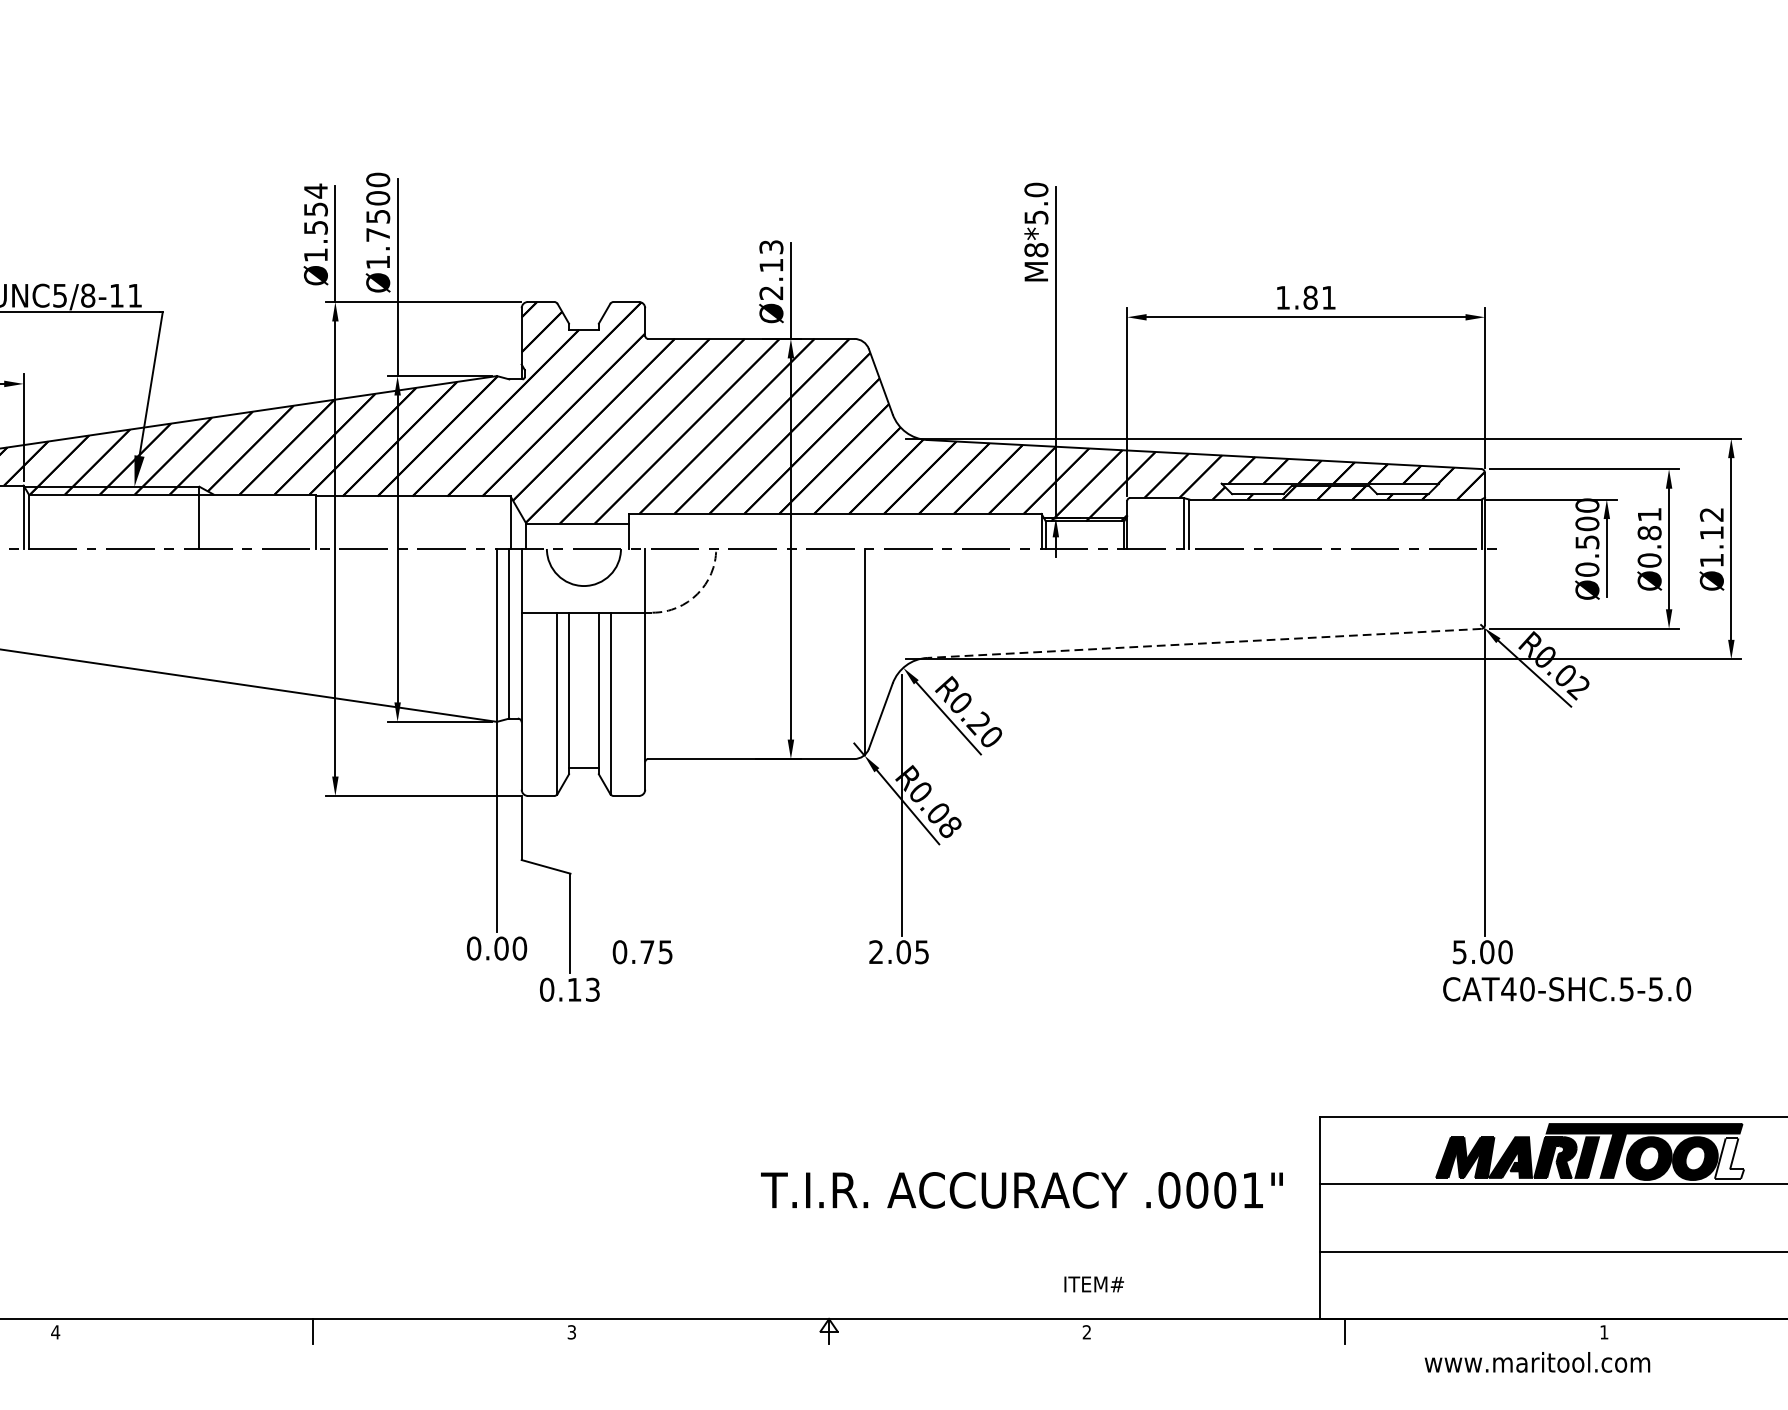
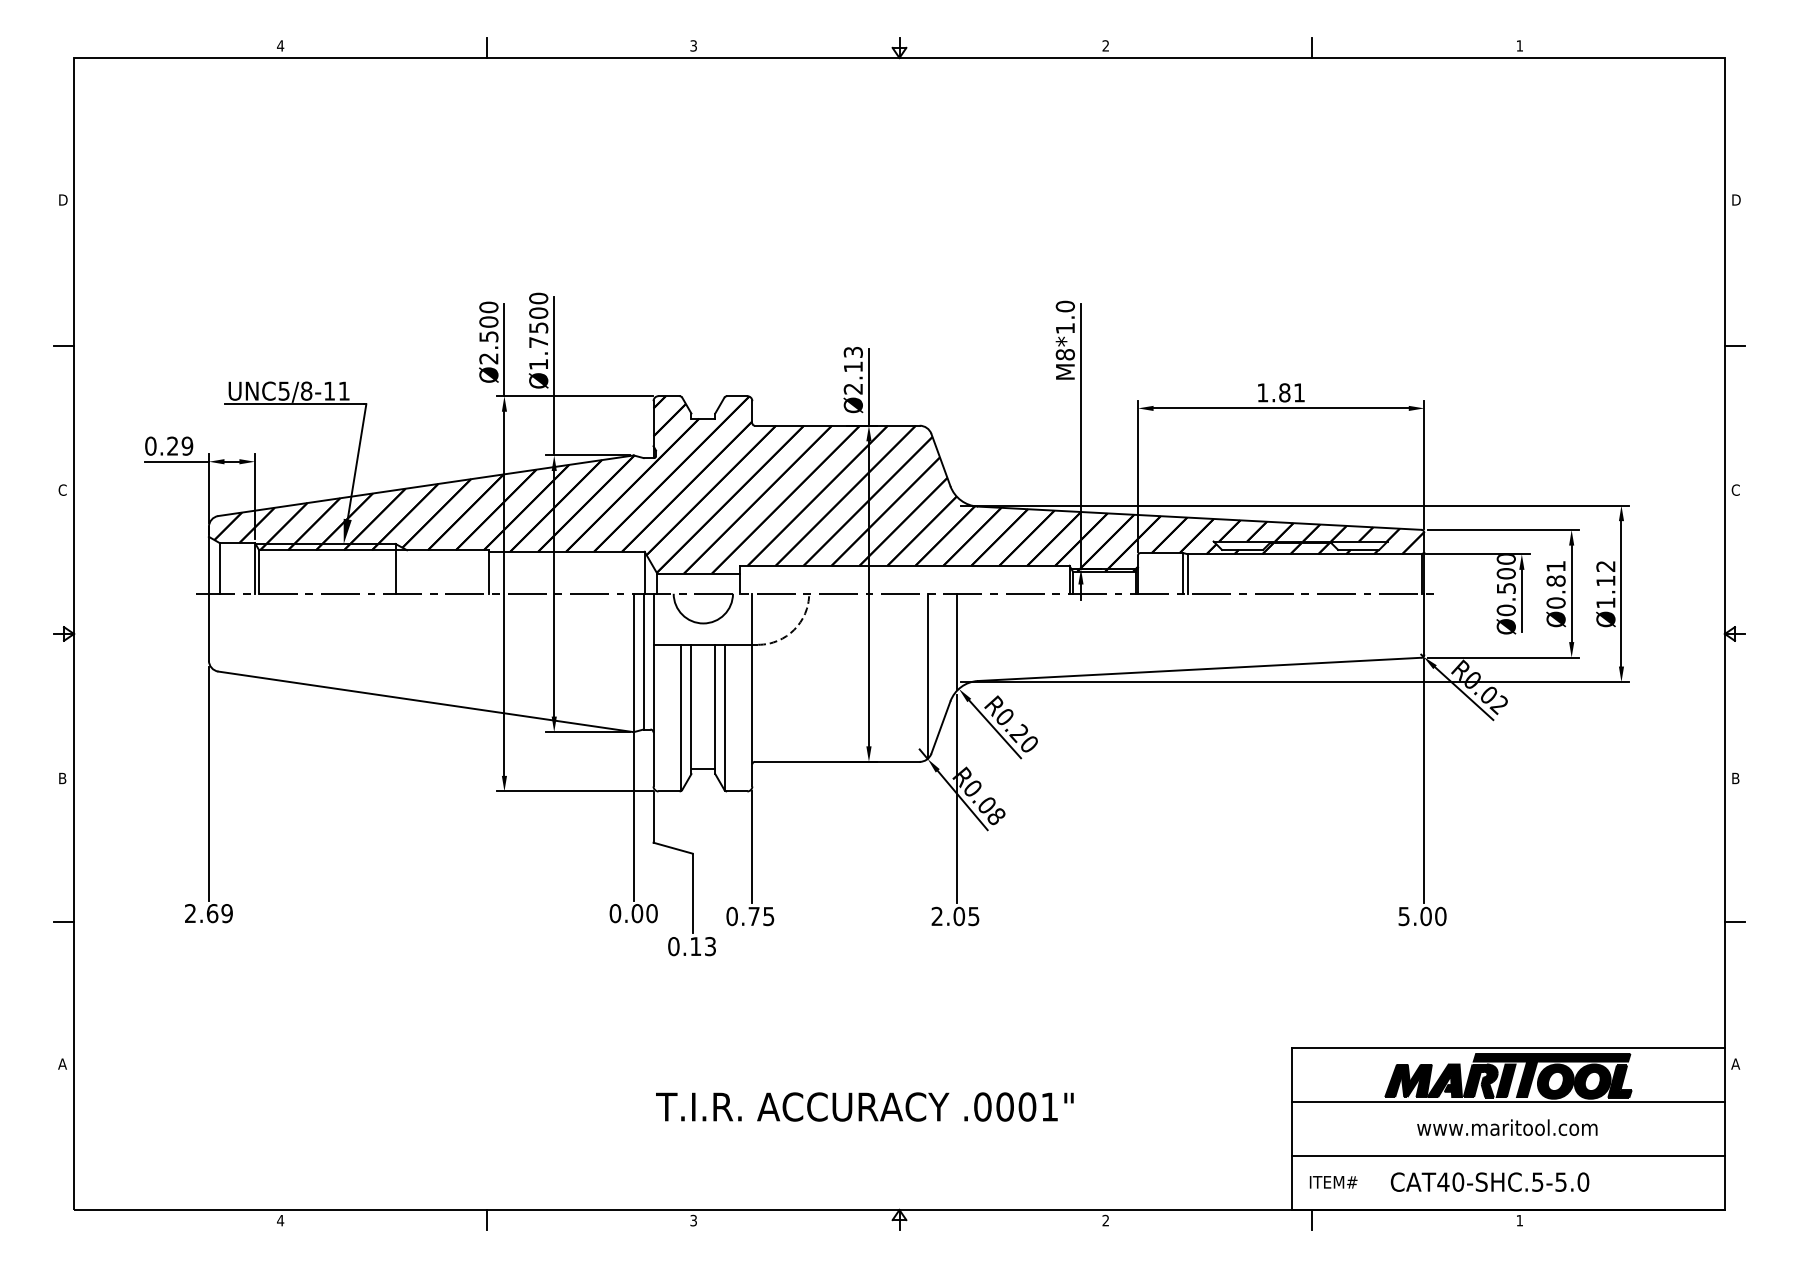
text: (1036, 217) -> (1065, 328), M8*5.0 -> M8*1.0
text: (315, 222) -> (488, 332), Ø1.554 -> Ø2.500
line: (901, 608) -> (957, 641), added
line: (1203, 643) -> (1199, 669), dashed -> solid
line: (645, 864) -> (752, 846), added
text: (1566, 988) -> (1489, 1181), moved
fill: (1728, 1158) -> (1619, 1081), added
text: (1021, 1189) -> (864, 1106), moved
text: (1094, 1284) -> (1333, 1182), moved
text: (1537, 1362) -> (1507, 1127), moved

